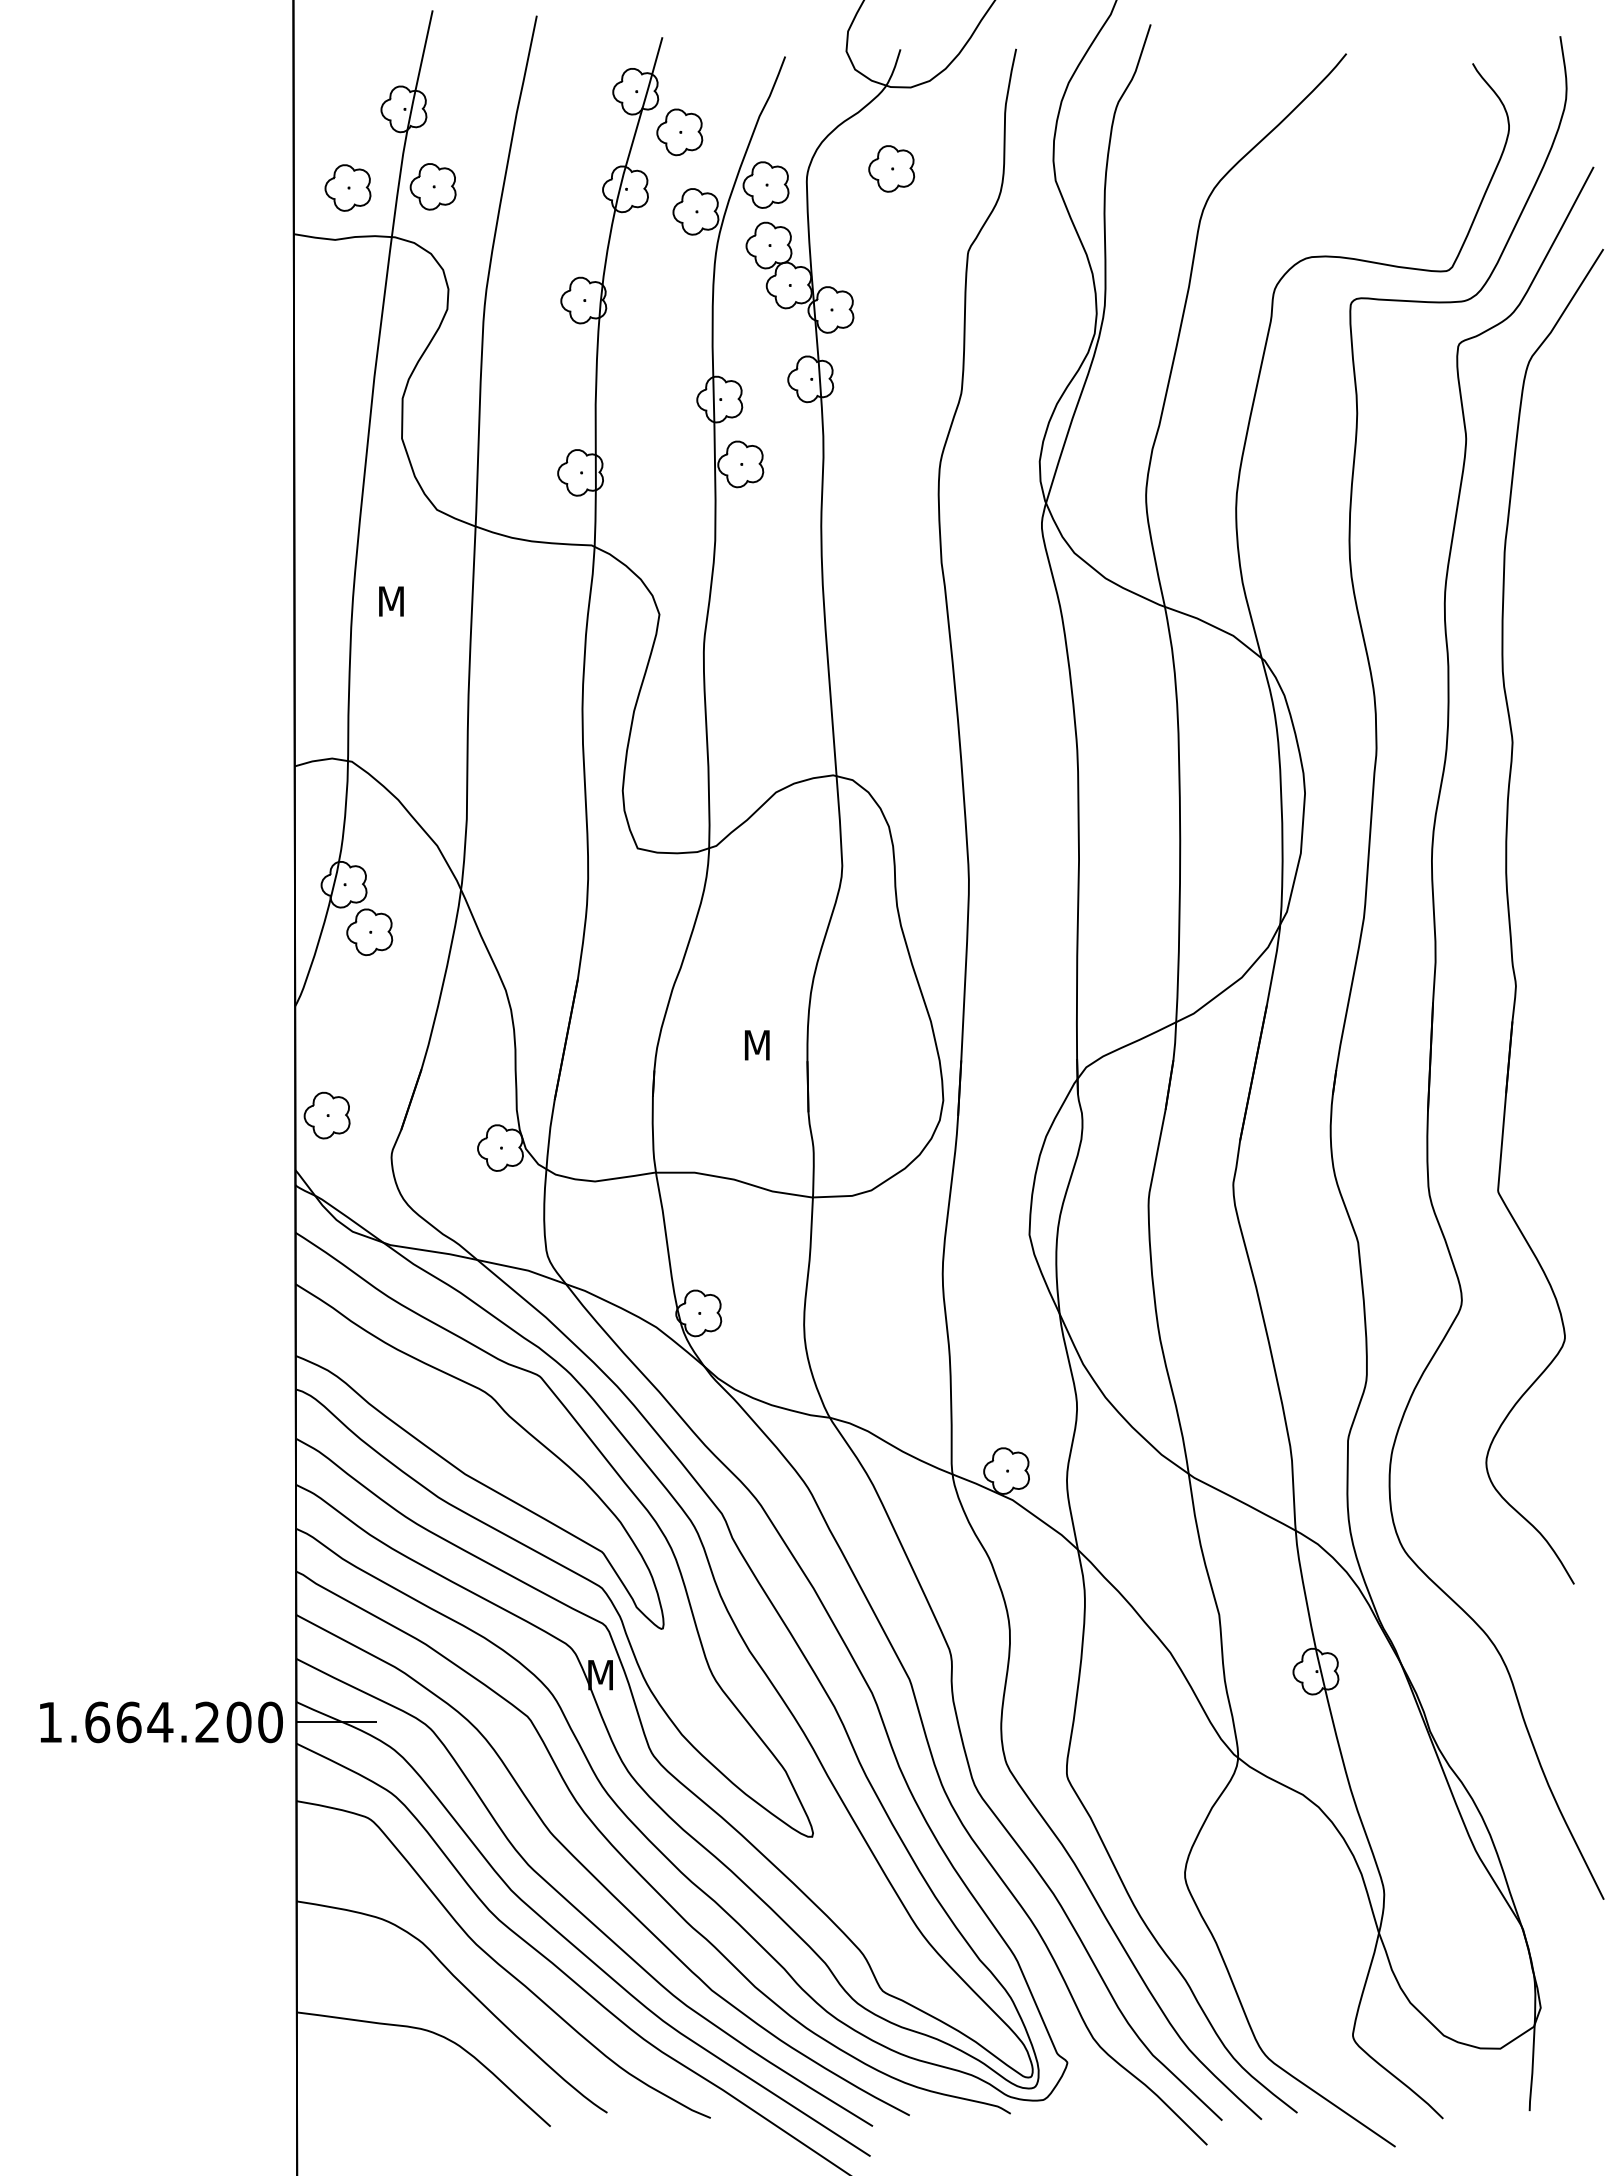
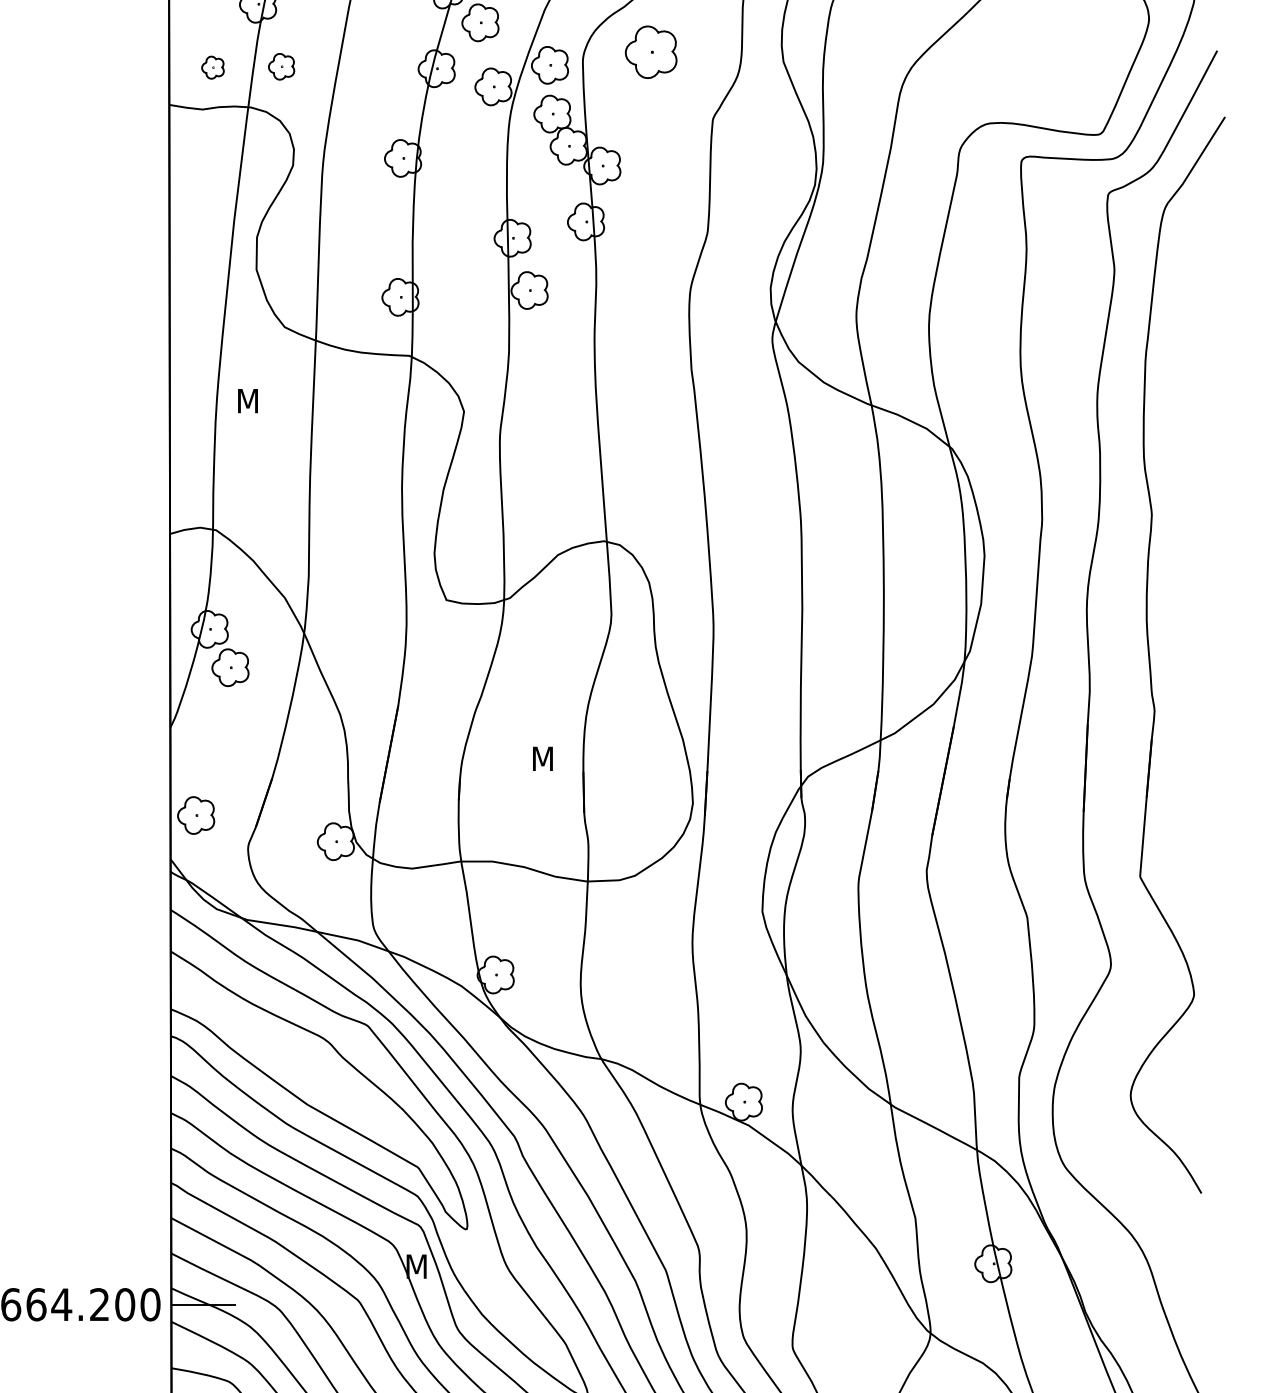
part: (891, 168) -> (651, 51), size x1.4
part: (432, 186) -> (281, 66), size x0.7
part: (347, 187) -> (212, 67), size x0.6

